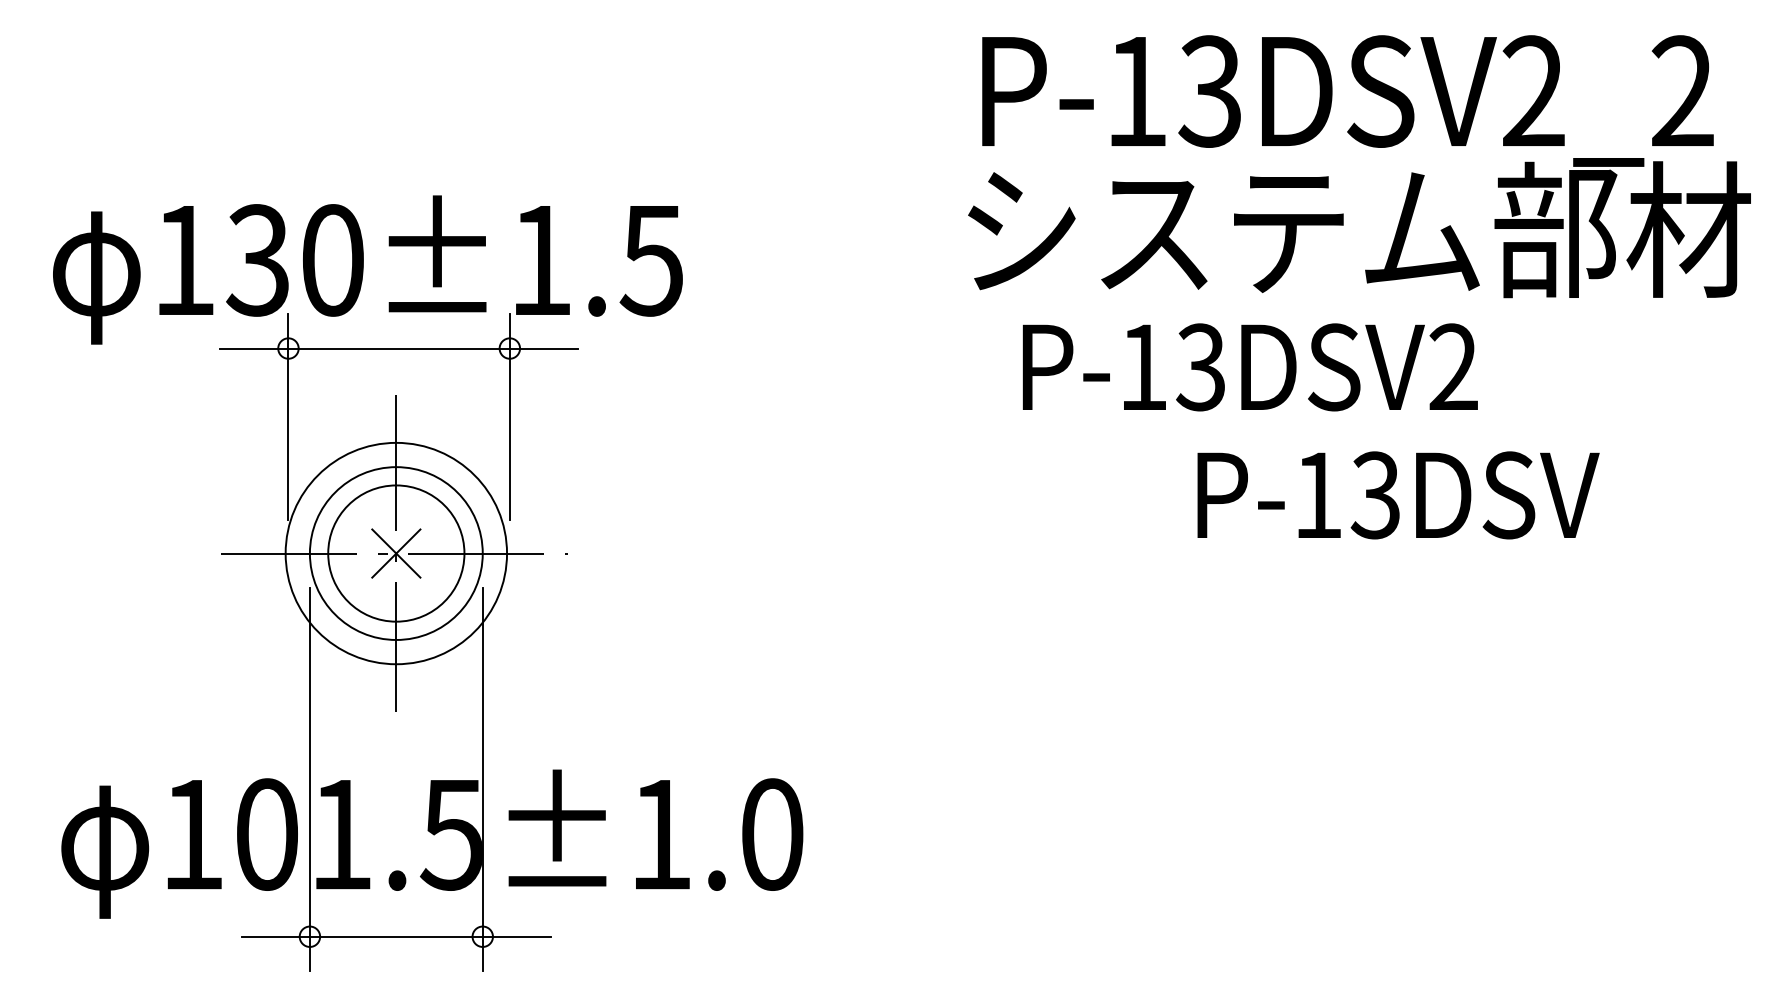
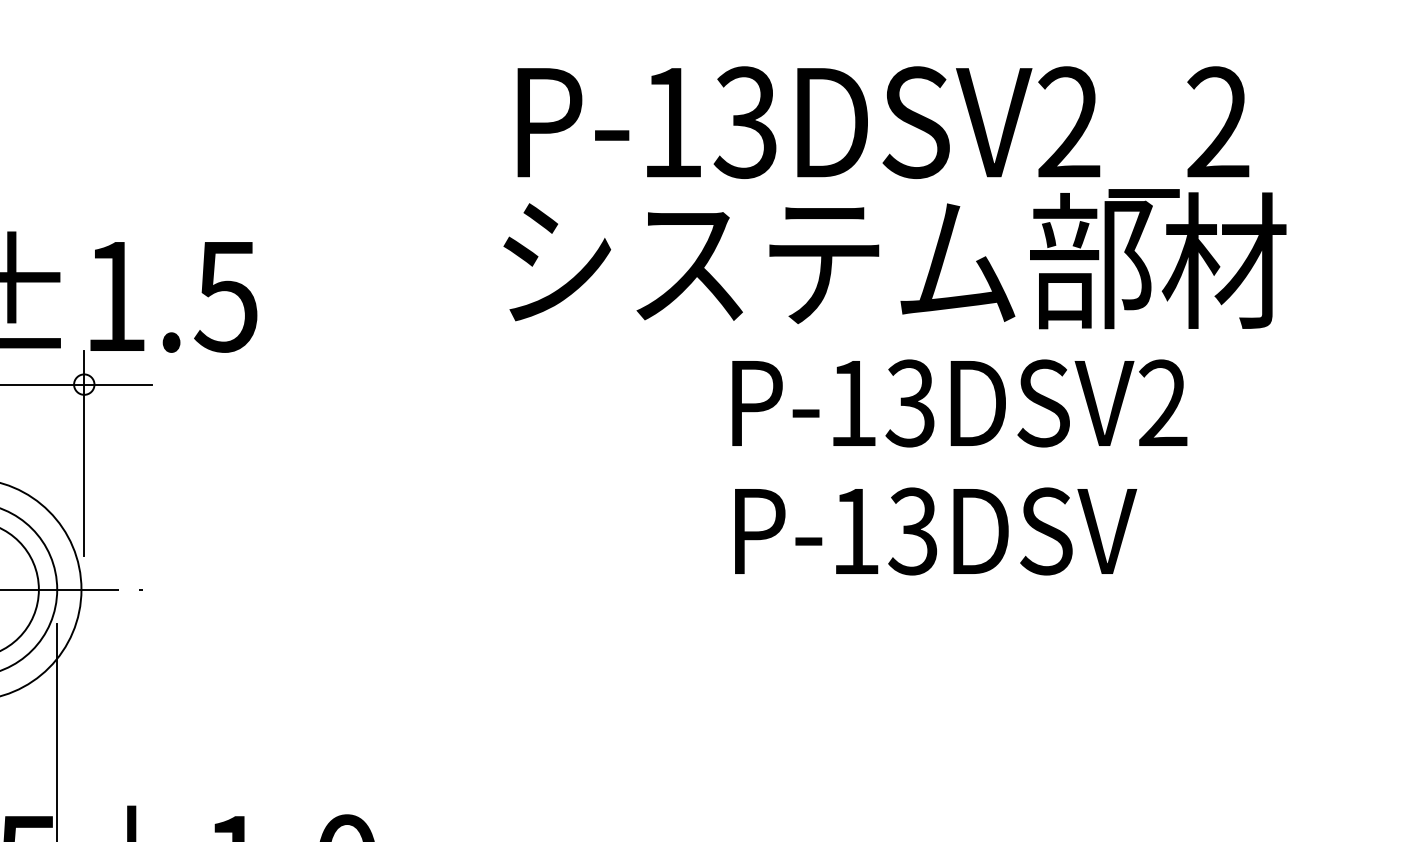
text: (1359, 166) -> (894, 197), moved
text: (1249, 367) -> (958, 403), moved
text: (1398, 495) -> (935, 531), moved

